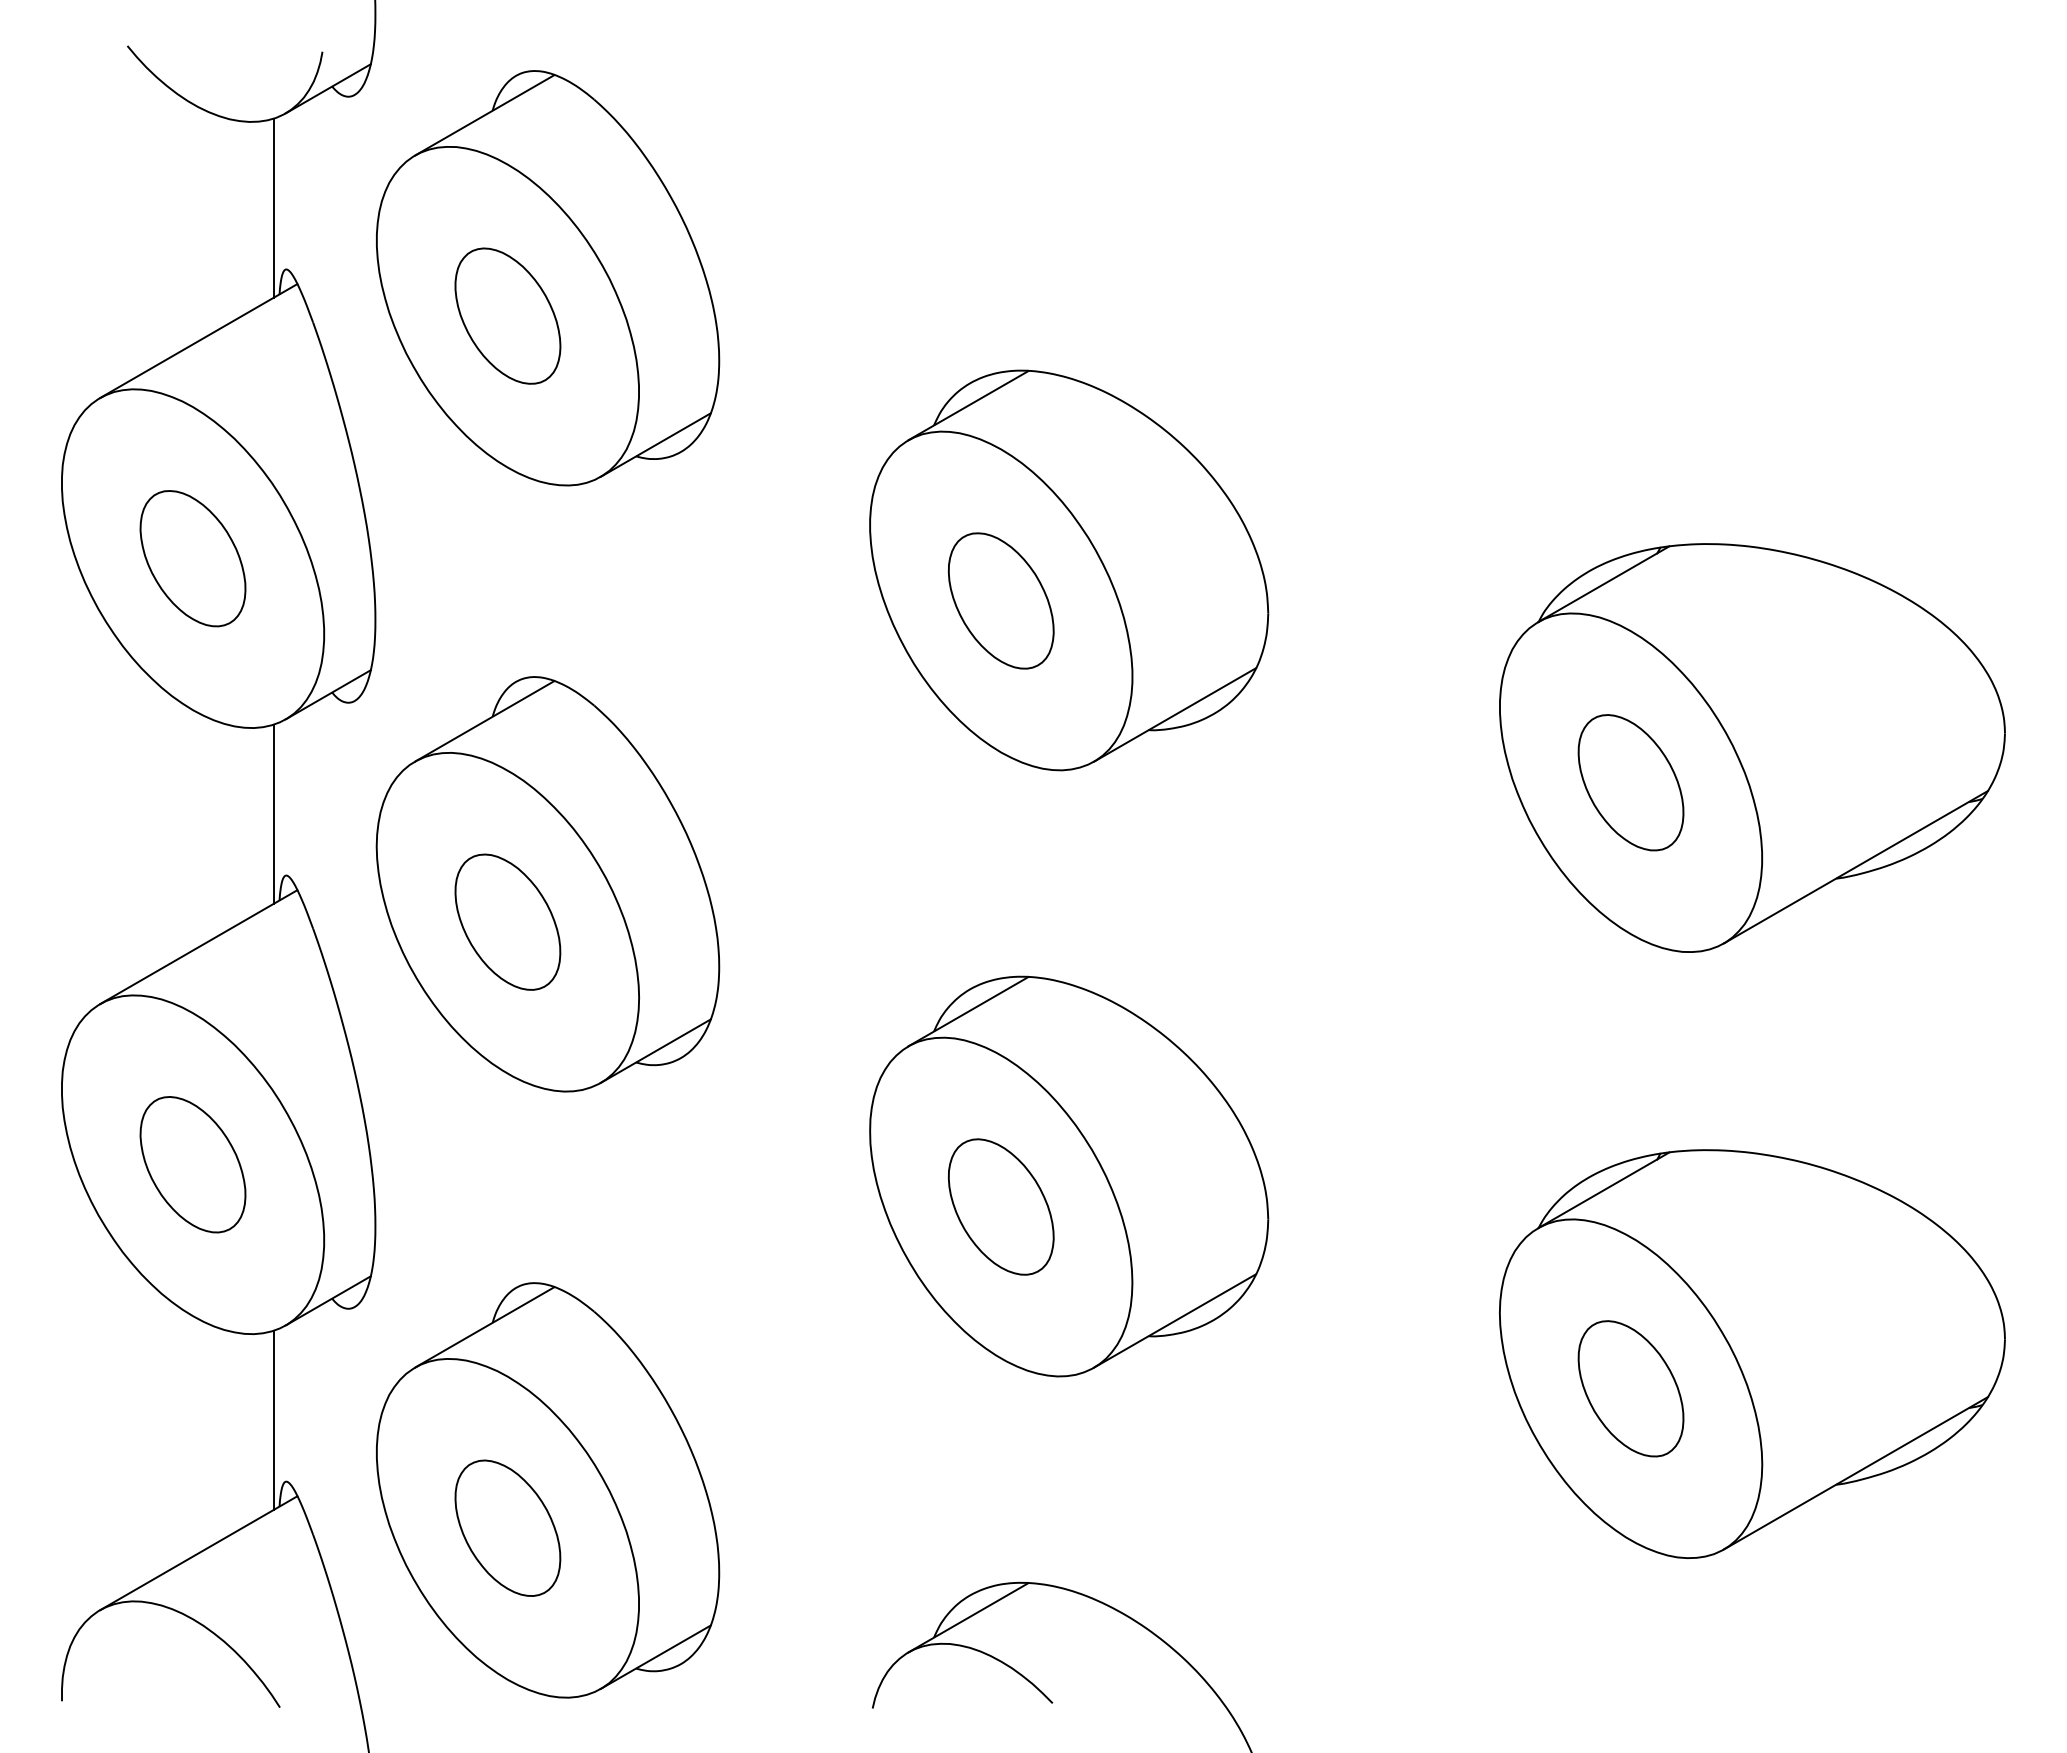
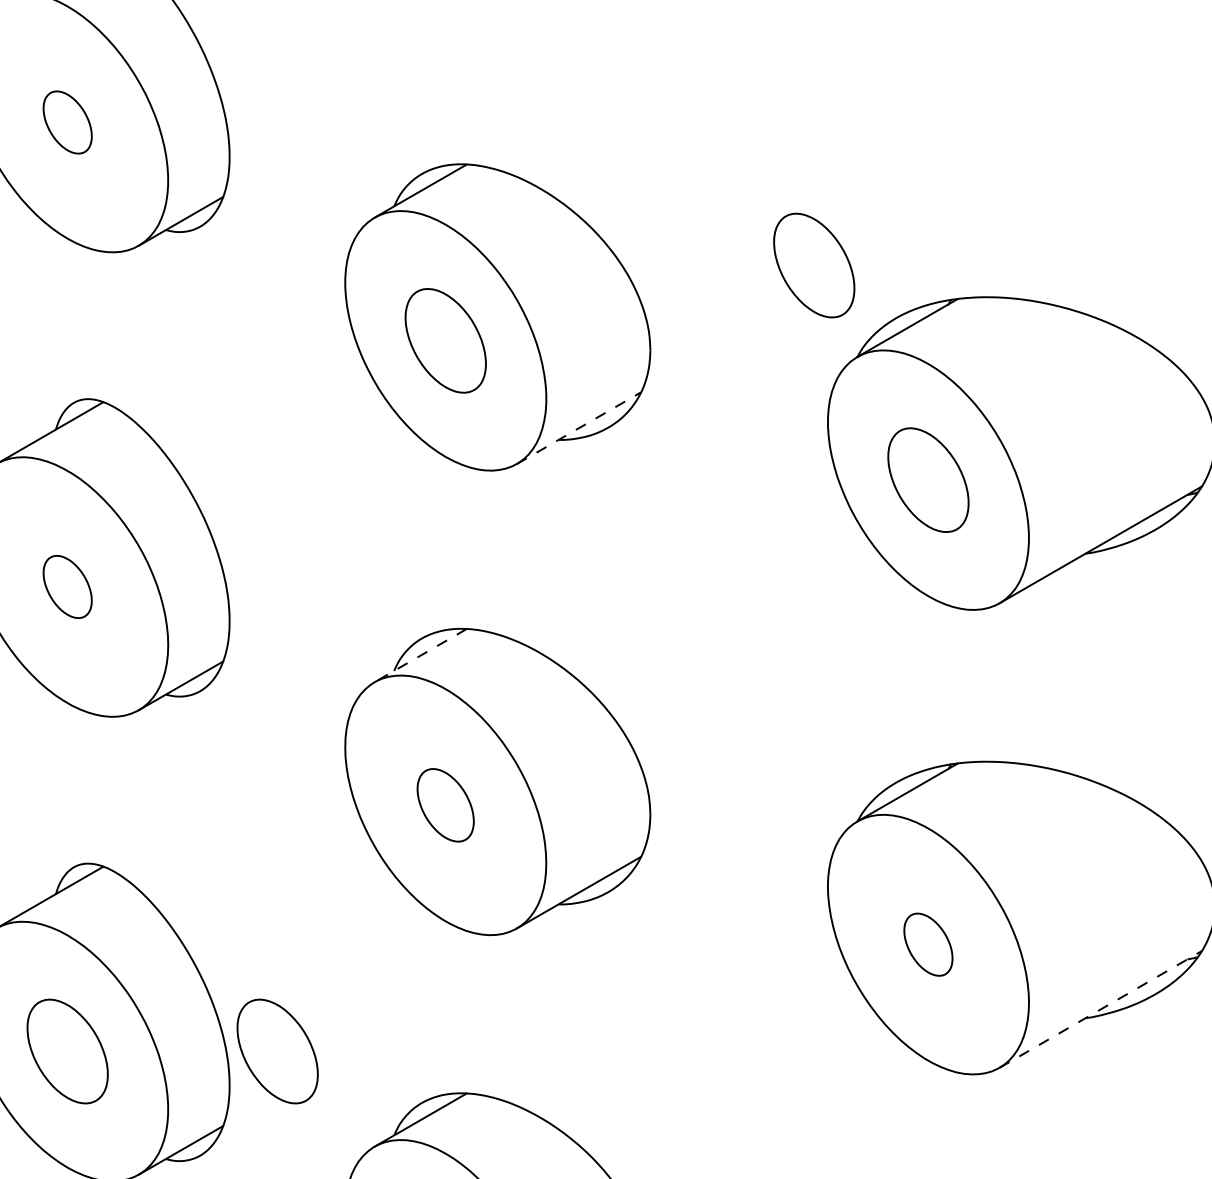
part: (507, 315) -> (67, 122), size x0.6
part: (1481, 502) -> (813, 265), added
line: (1174, 715) -> (578, 428), solid -> dashed
part: (507, 921) -> (67, 586), size x0.6
line: (968, 1011) -> (420, 655), solid -> dashed
part: (1000, 1206) -> (445, 804), size x0.7
part: (1630, 1388) -> (928, 944), size x0.6
line: (1856, 1473) -> (1101, 1009), solid -> dashed
part: (781, 1527) -> (277, 1050), added

